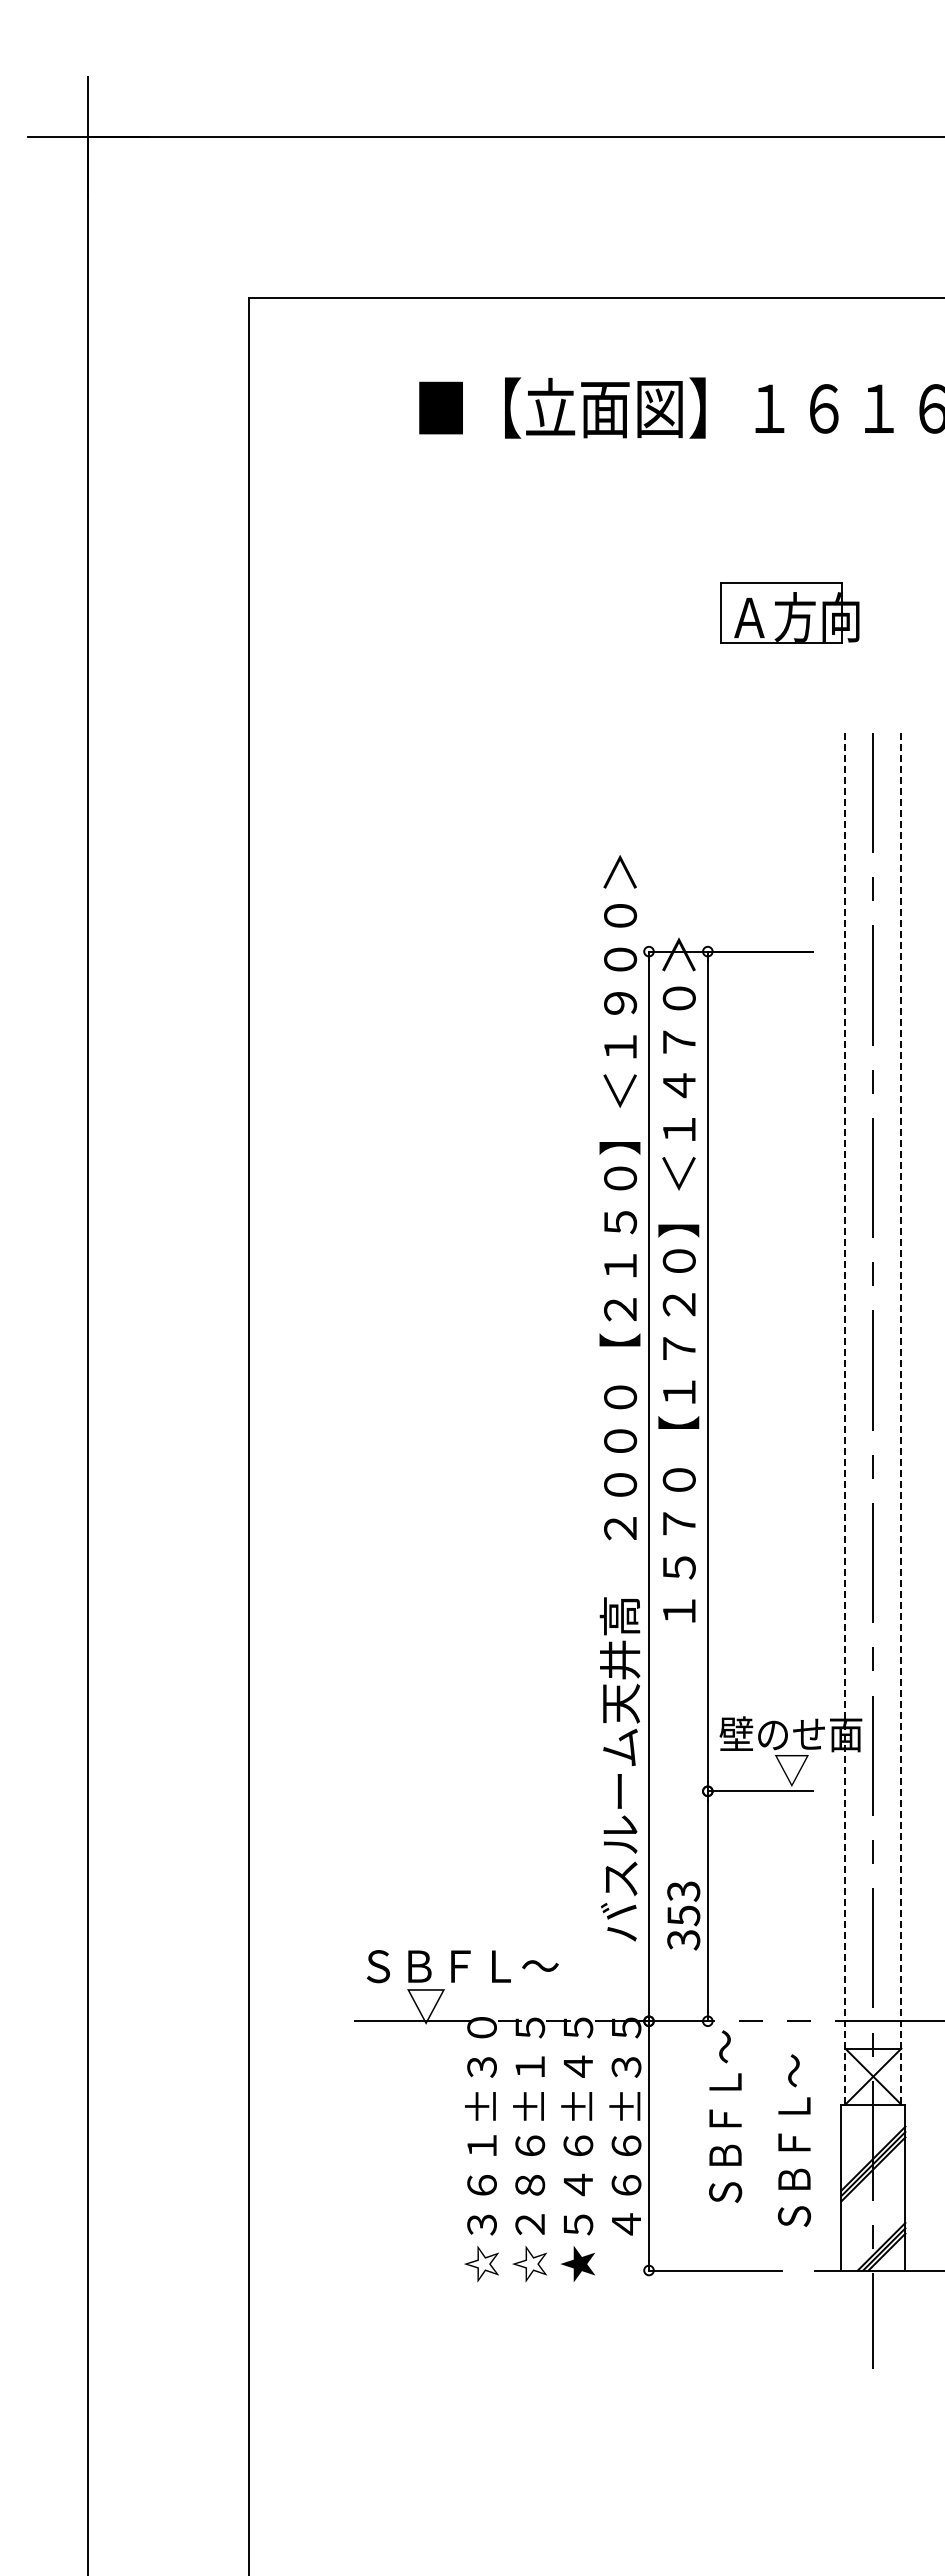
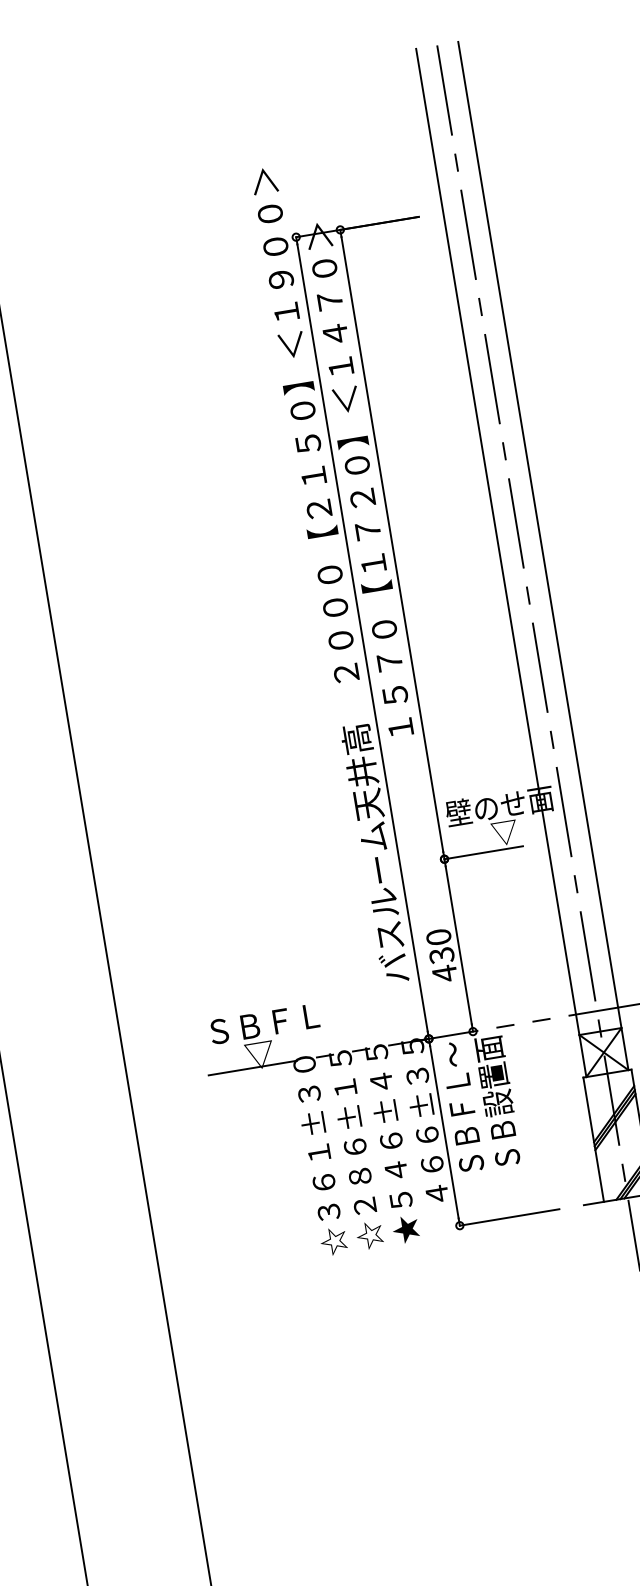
line: (845, 1418) -> (501, 562), dashed -> solid
line: (901, 1418) -> (543, 555), dashed -> solid
text: (683, 1916) -> (441, 956), 353 -> 430
text: (540, 1965) -> (340, 1010), ＳＢＦＬ～ -> ＳＢＦＬ
text: (725, 2083) -> (493, 1076), ＳＢＦＬ～ -> ＳＢ設置面
text: (794, 2140) -> (462, 1106), moved

